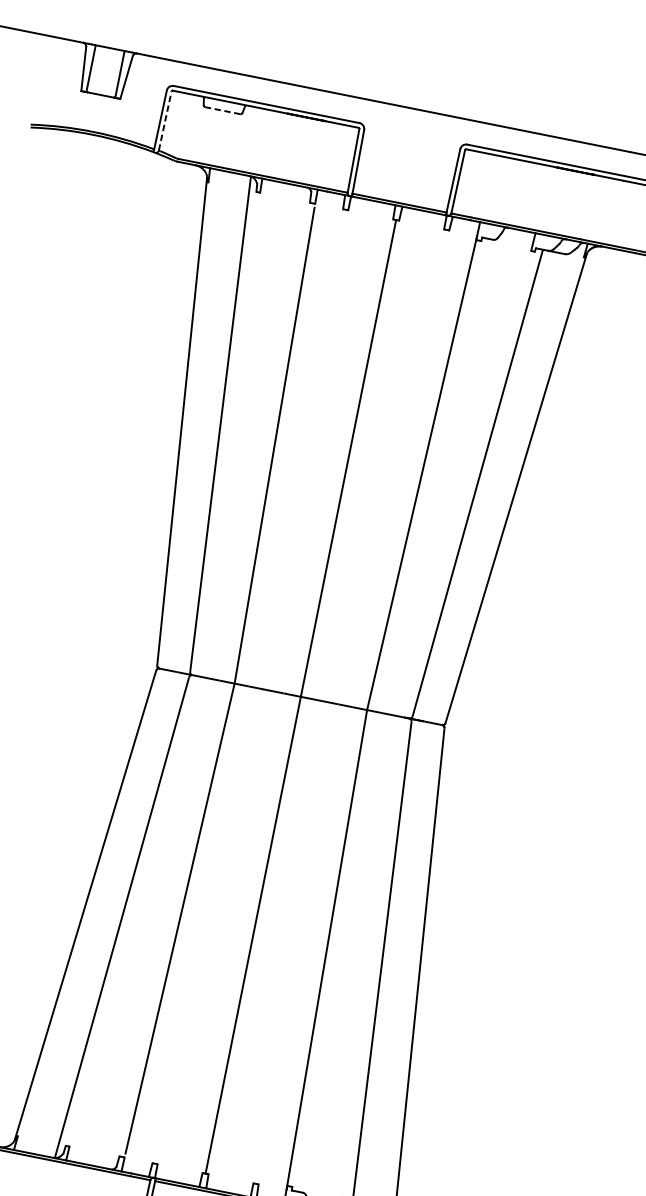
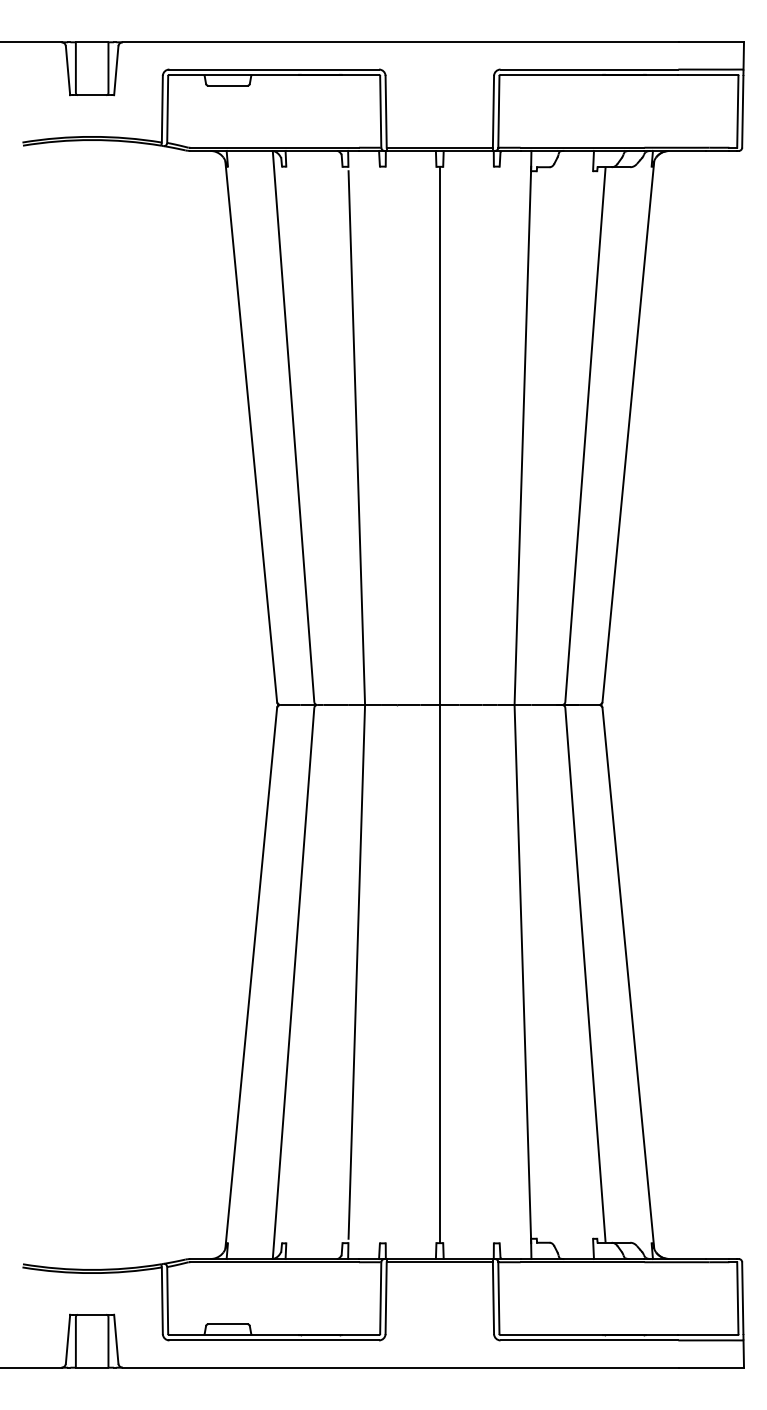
line: (222, 110) -> (227, 85), dashed -> solid
line: (165, 120) -> (167, 108), dashed -> solid

